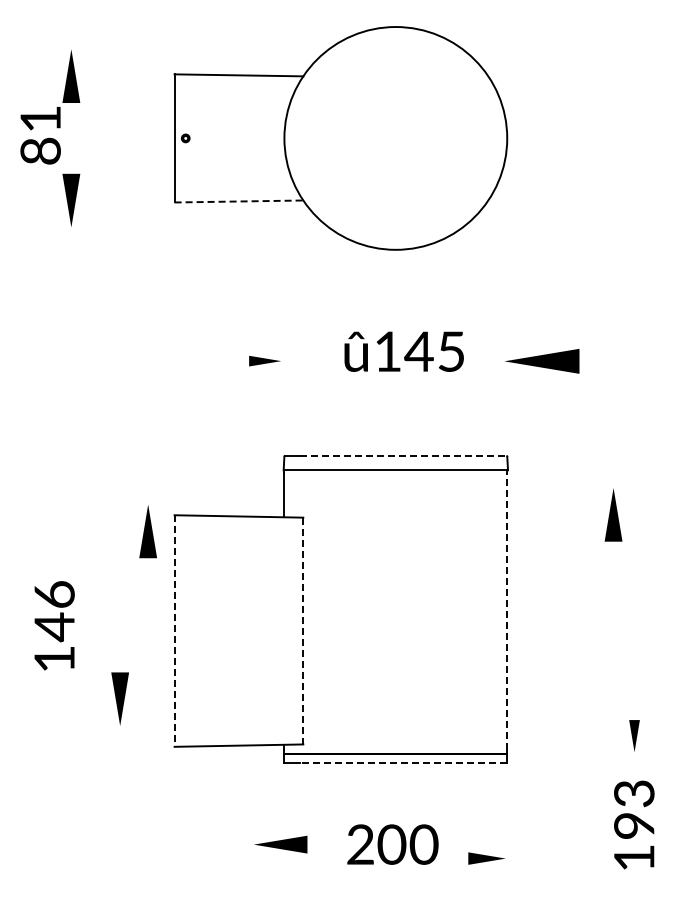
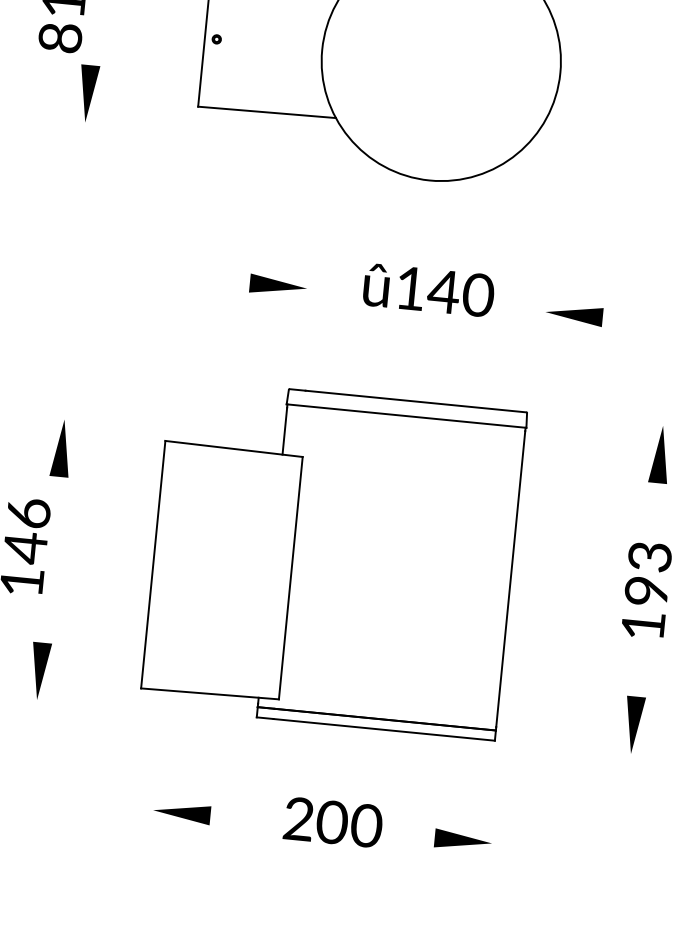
line: (239, 201) -> (267, 112), dashed -> solid
text: (451, 351) -> (478, 294), 45 -> 40
part: (264, 360) -> (277, 284), size x1.67
part: (541, 360) -> (573, 314), size x0.71
line: (403, 455) -> (416, 401), dashed -> solid
part: (613, 514) -> (660, 454), moved
part: (147, 531) -> (60, 448), moved
line: (507, 611) -> (511, 578), dashed -> solid
line: (174, 631) -> (153, 565), dashed -> solid
line: (303, 631) -> (290, 578), dashed -> solid
part: (119, 698) -> (39, 670), moved
part: (634, 735) -> (633, 724), size x1.67
line: (403, 763) -> (384, 730), dashed -> solid
text: (634, 824) -> (647, 589), moved
part: (280, 844) -> (181, 812), moved
text: (392, 844) -> (332, 822), moved
part: (486, 858) -> (462, 840), size x1.43

